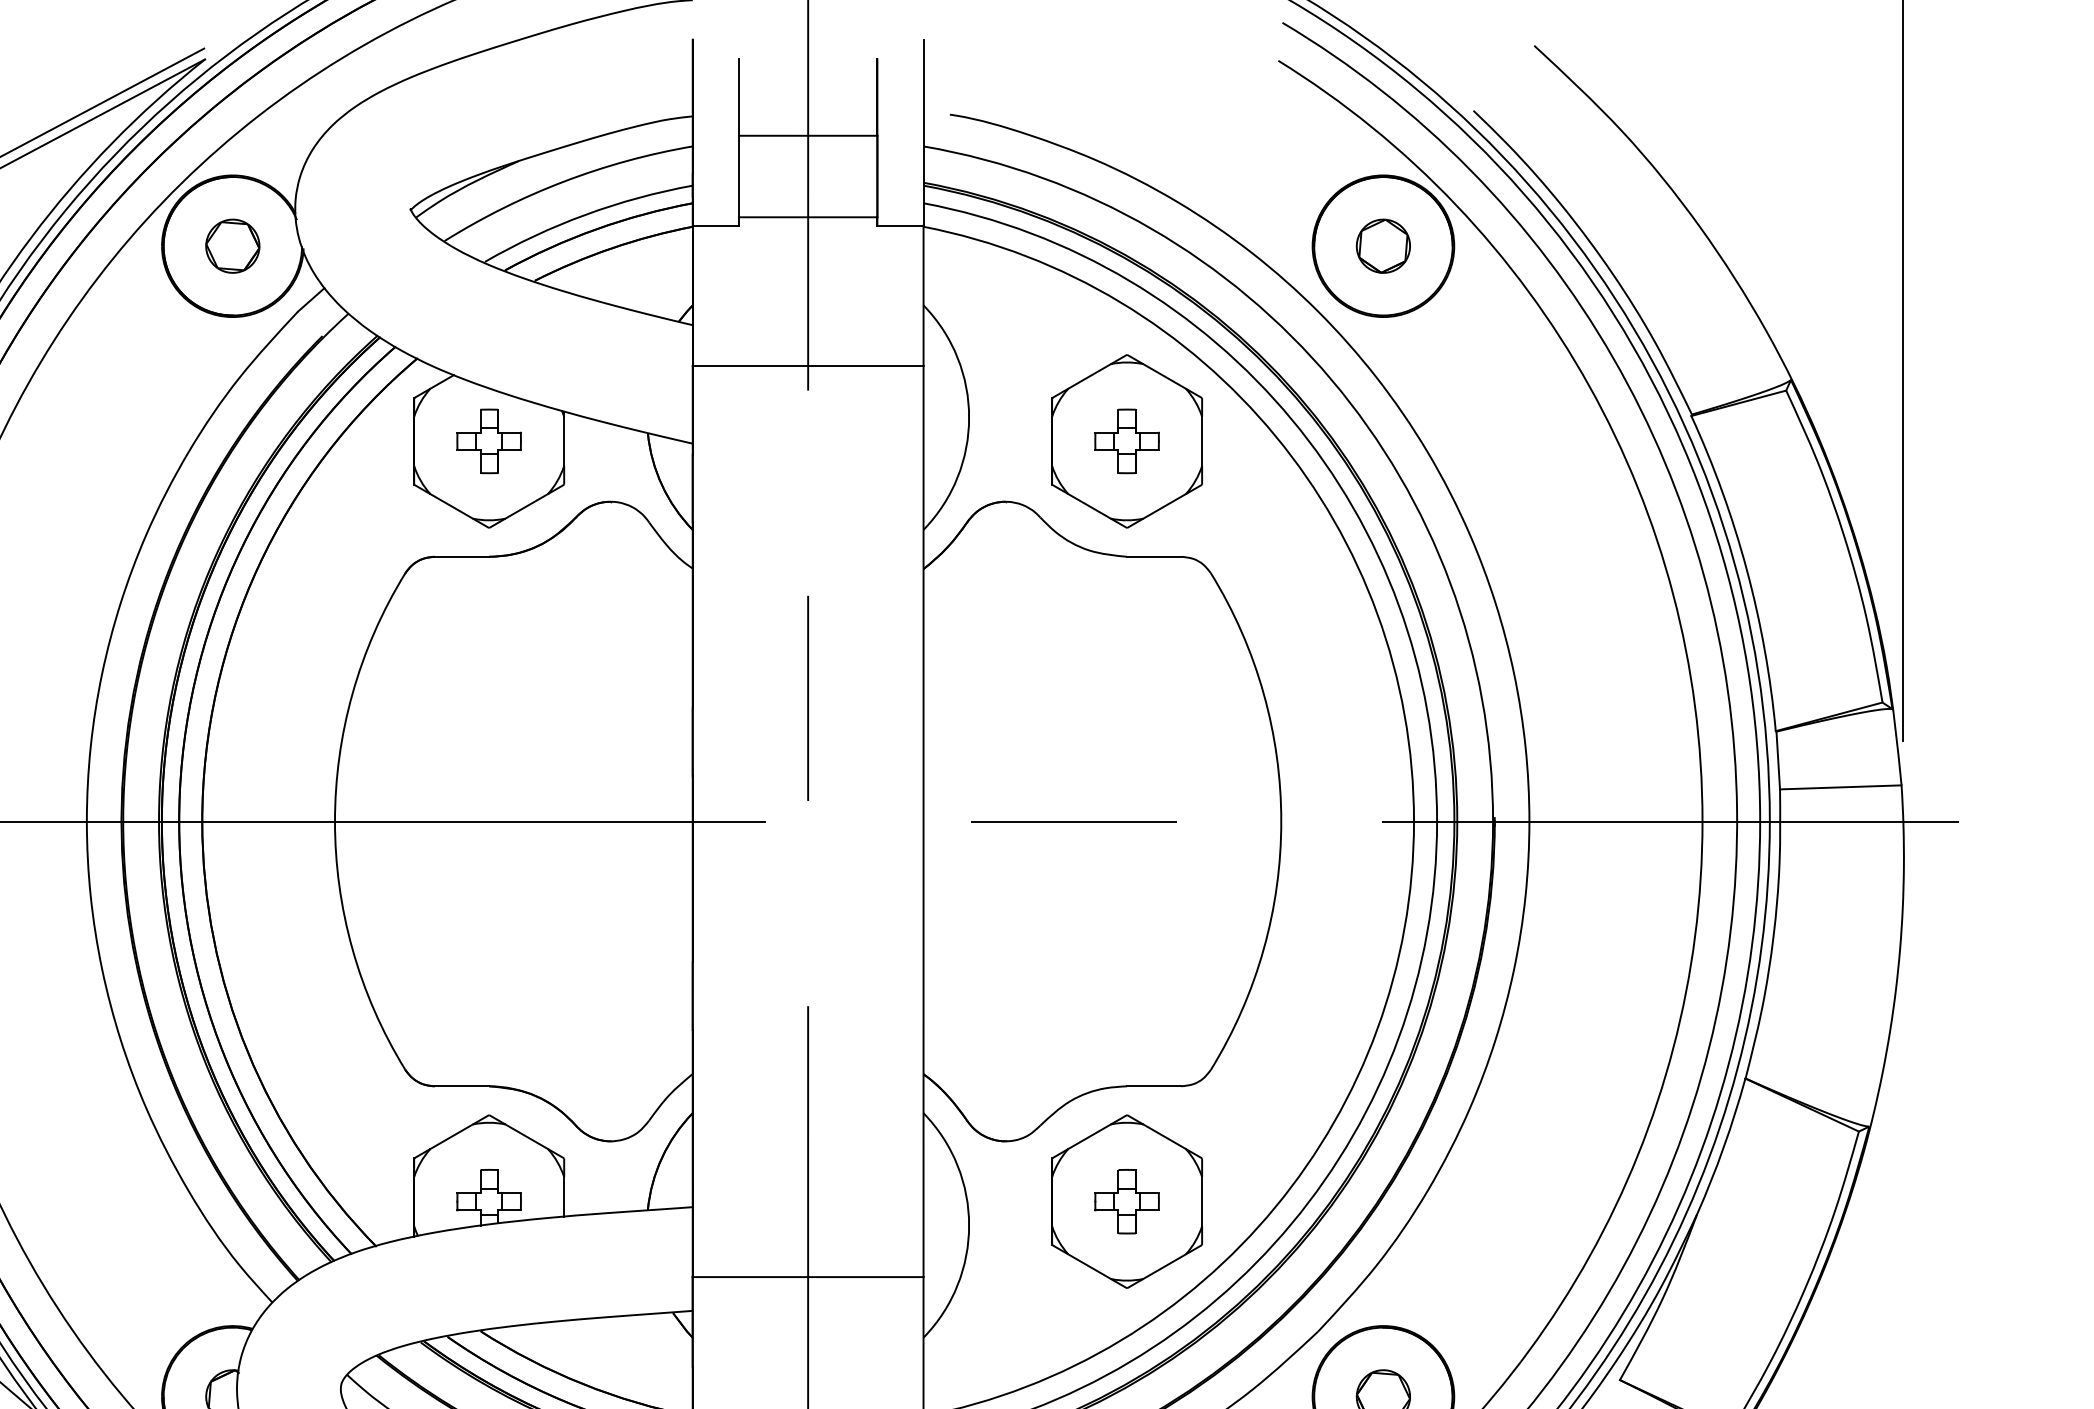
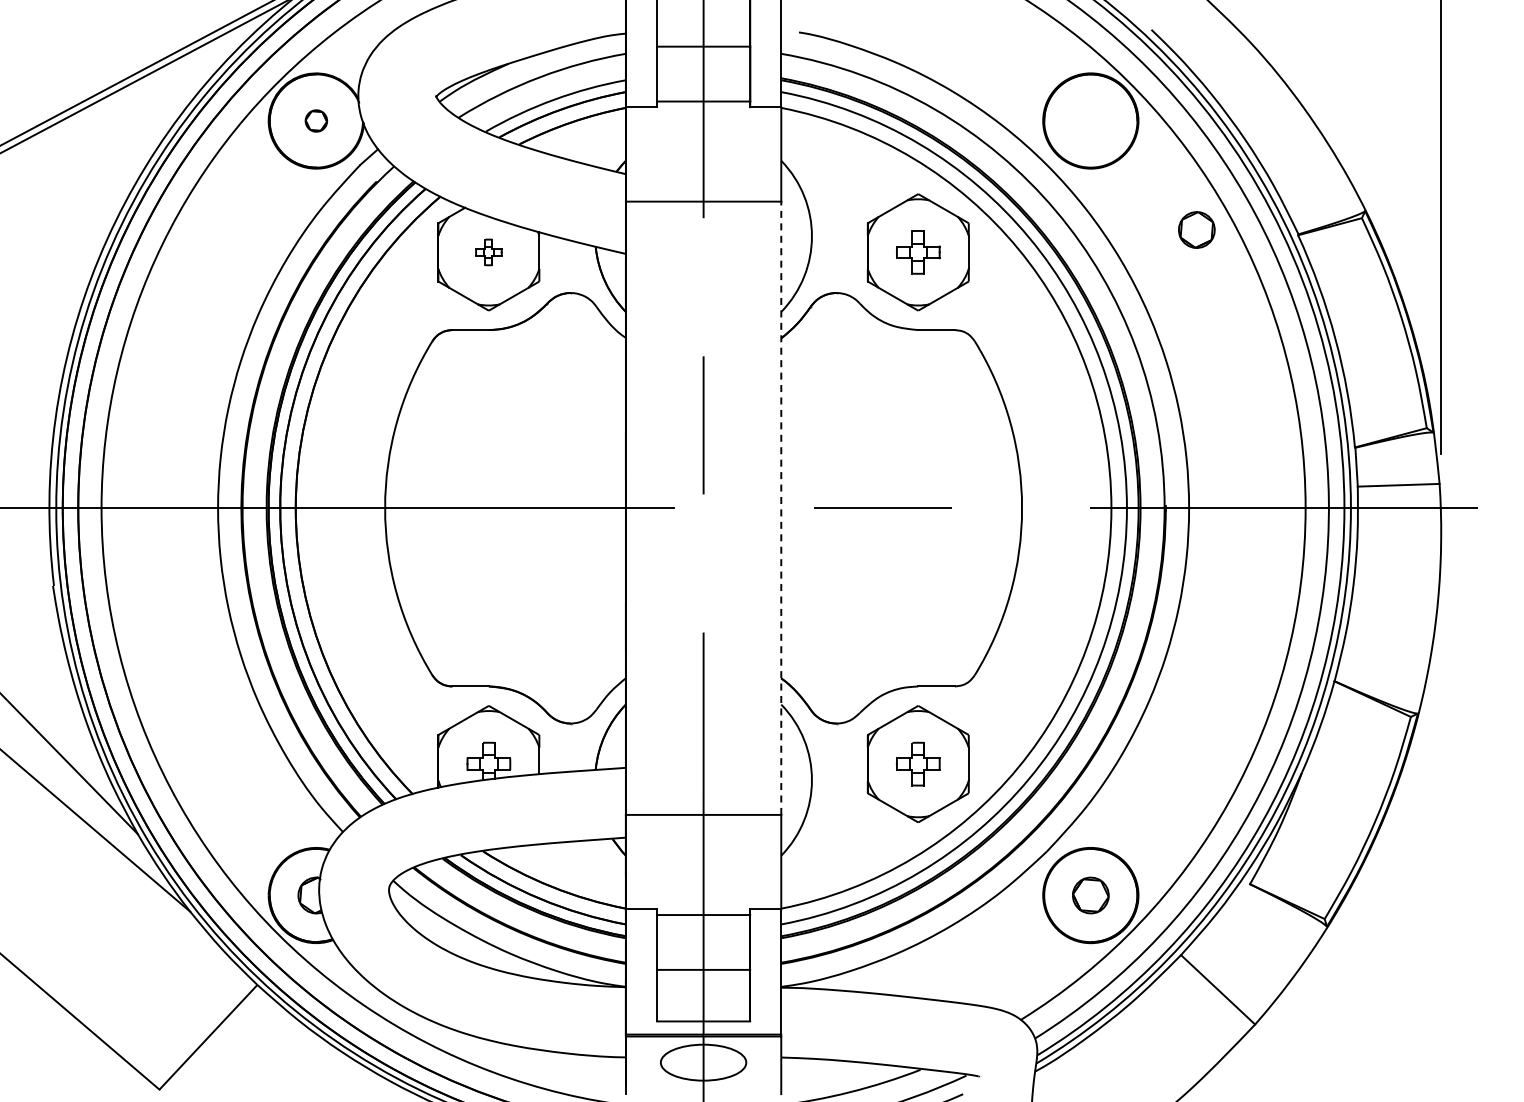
part: (233, 245) -> (316, 120), size x0.6
part: (1382, 245) -> (1196, 229), moved
part: (488, 441) -> (488, 252), size x0.6
line: (923, 821) -> (781, 508), solid -> dashed

